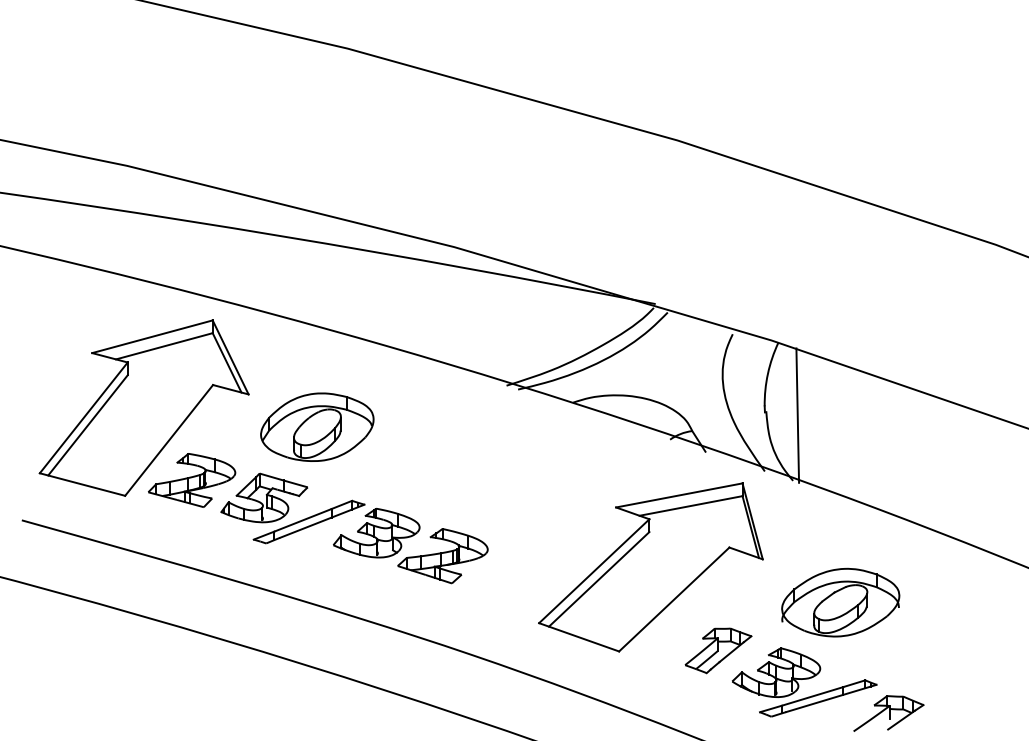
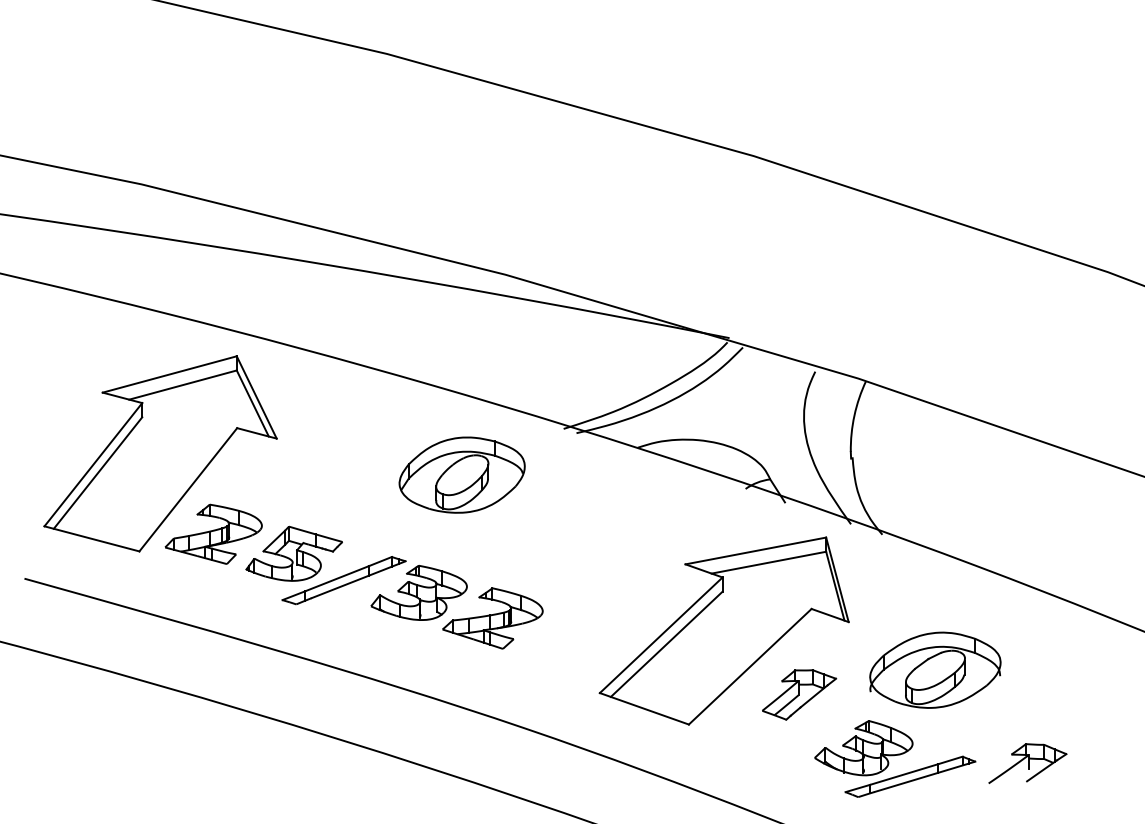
line: (797, 415) -> (887, 462), removed
part: (317, 426) -> (462, 474), moved
part: (718, 650) -> (799, 694), moved
part: (888, 713) -> (1027, 763), moved

